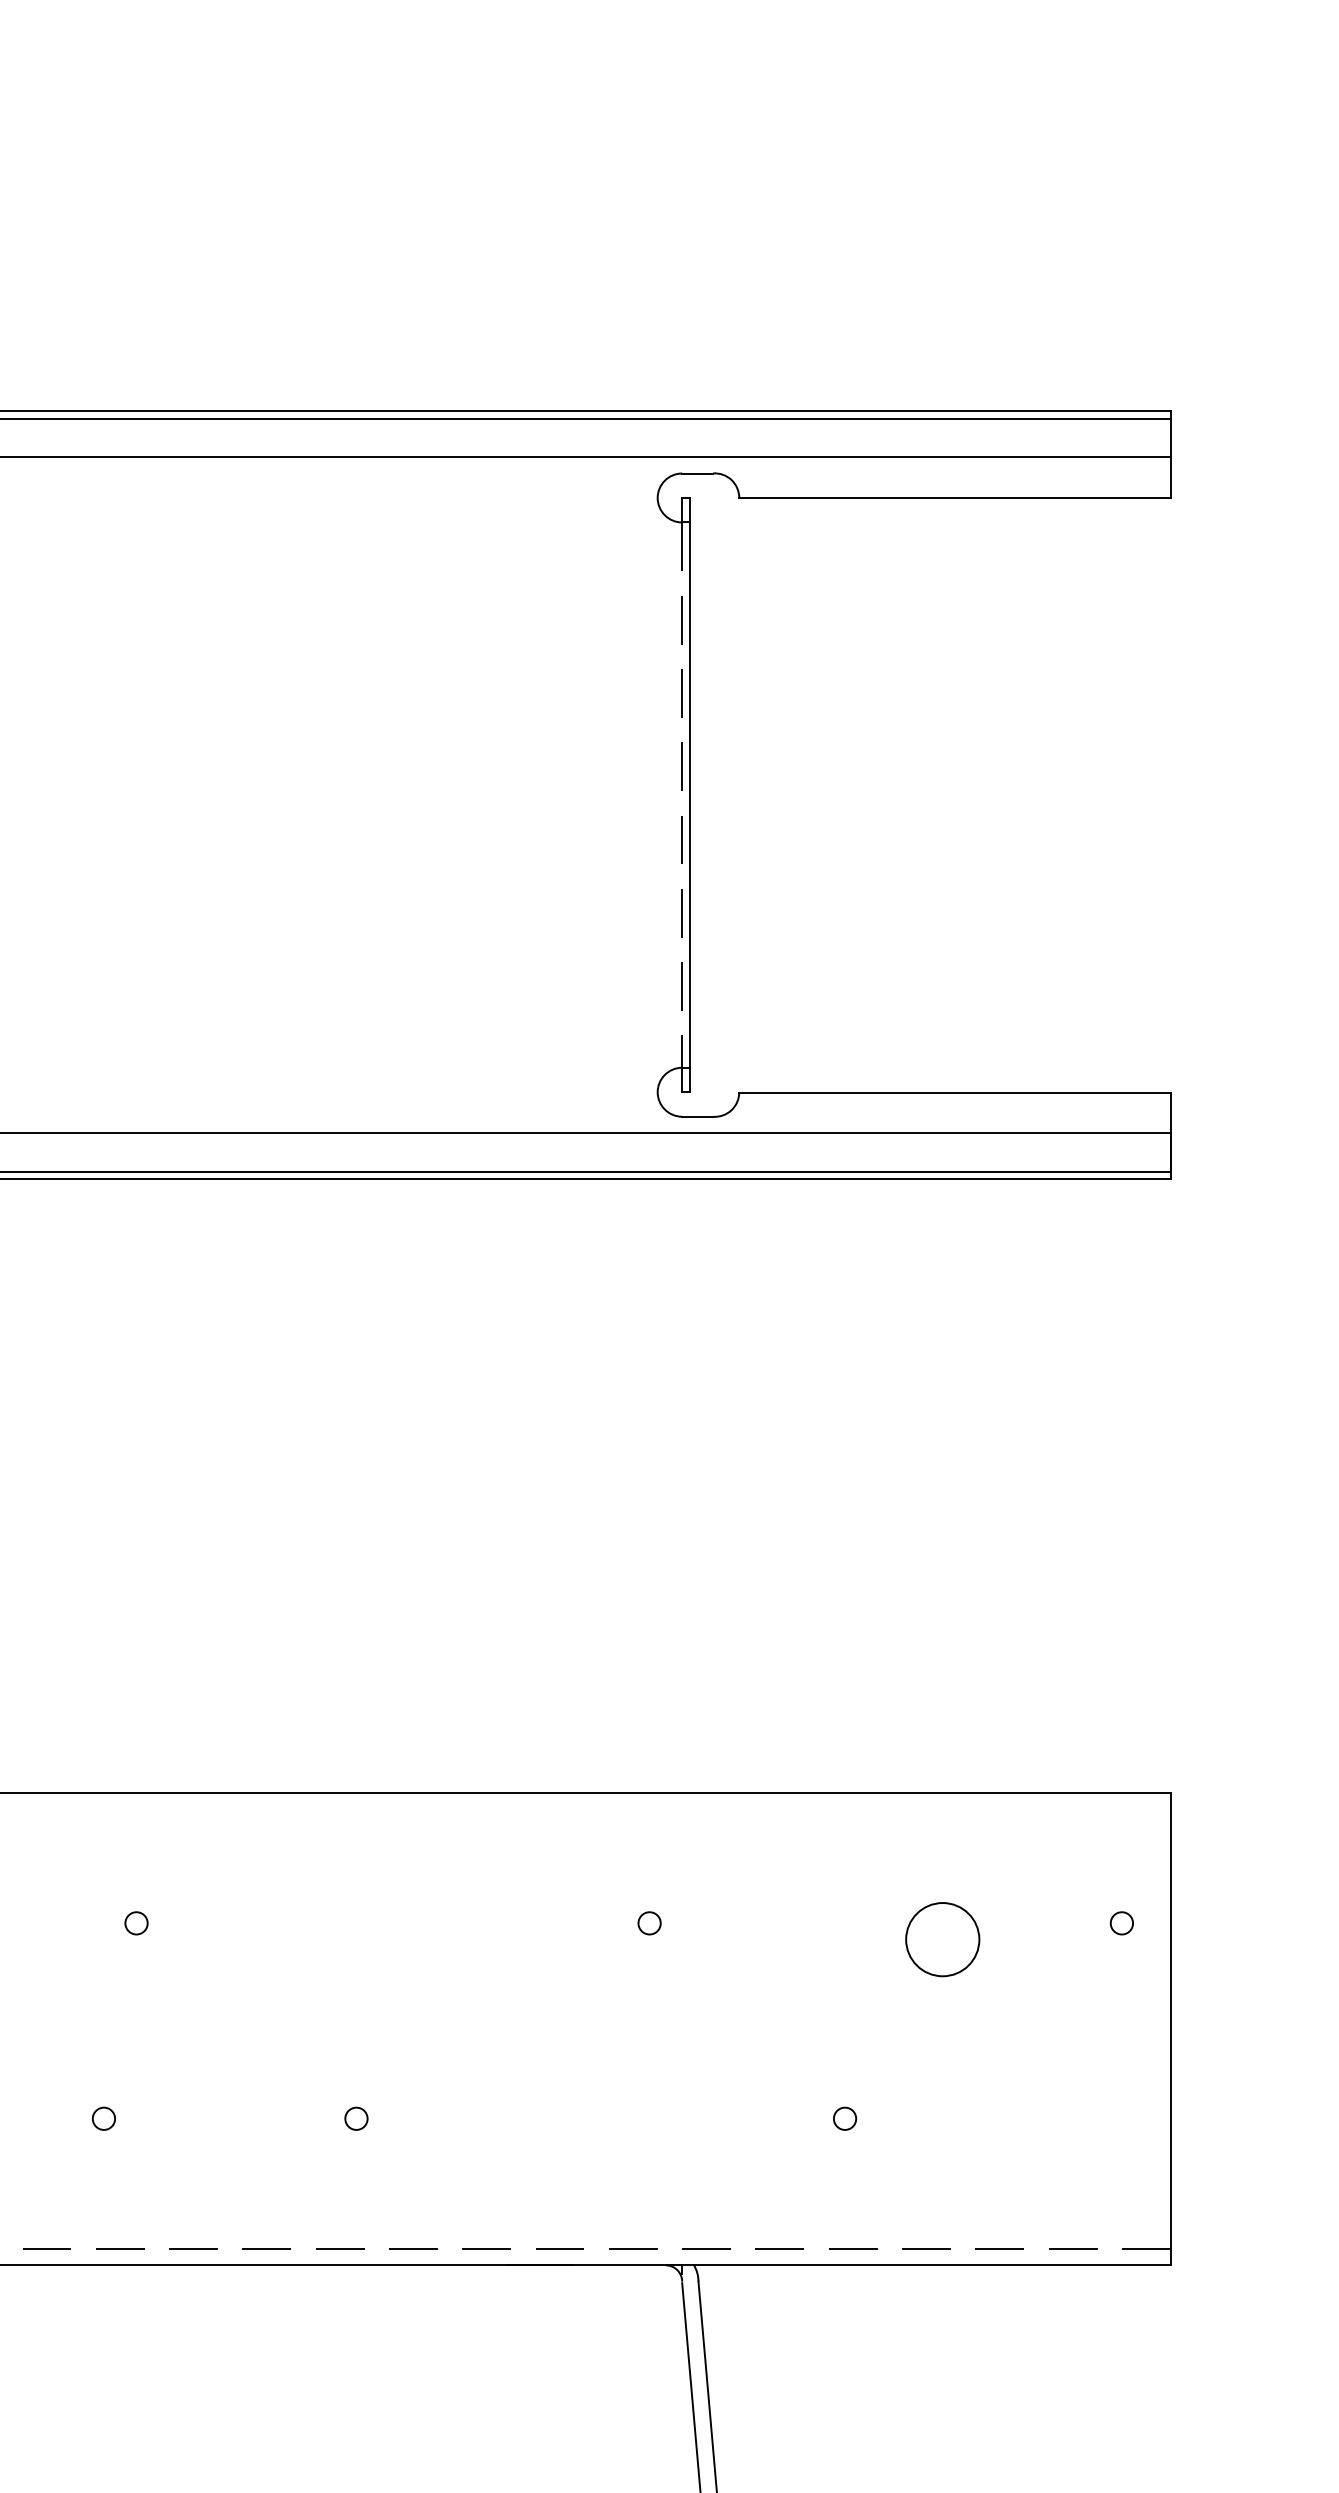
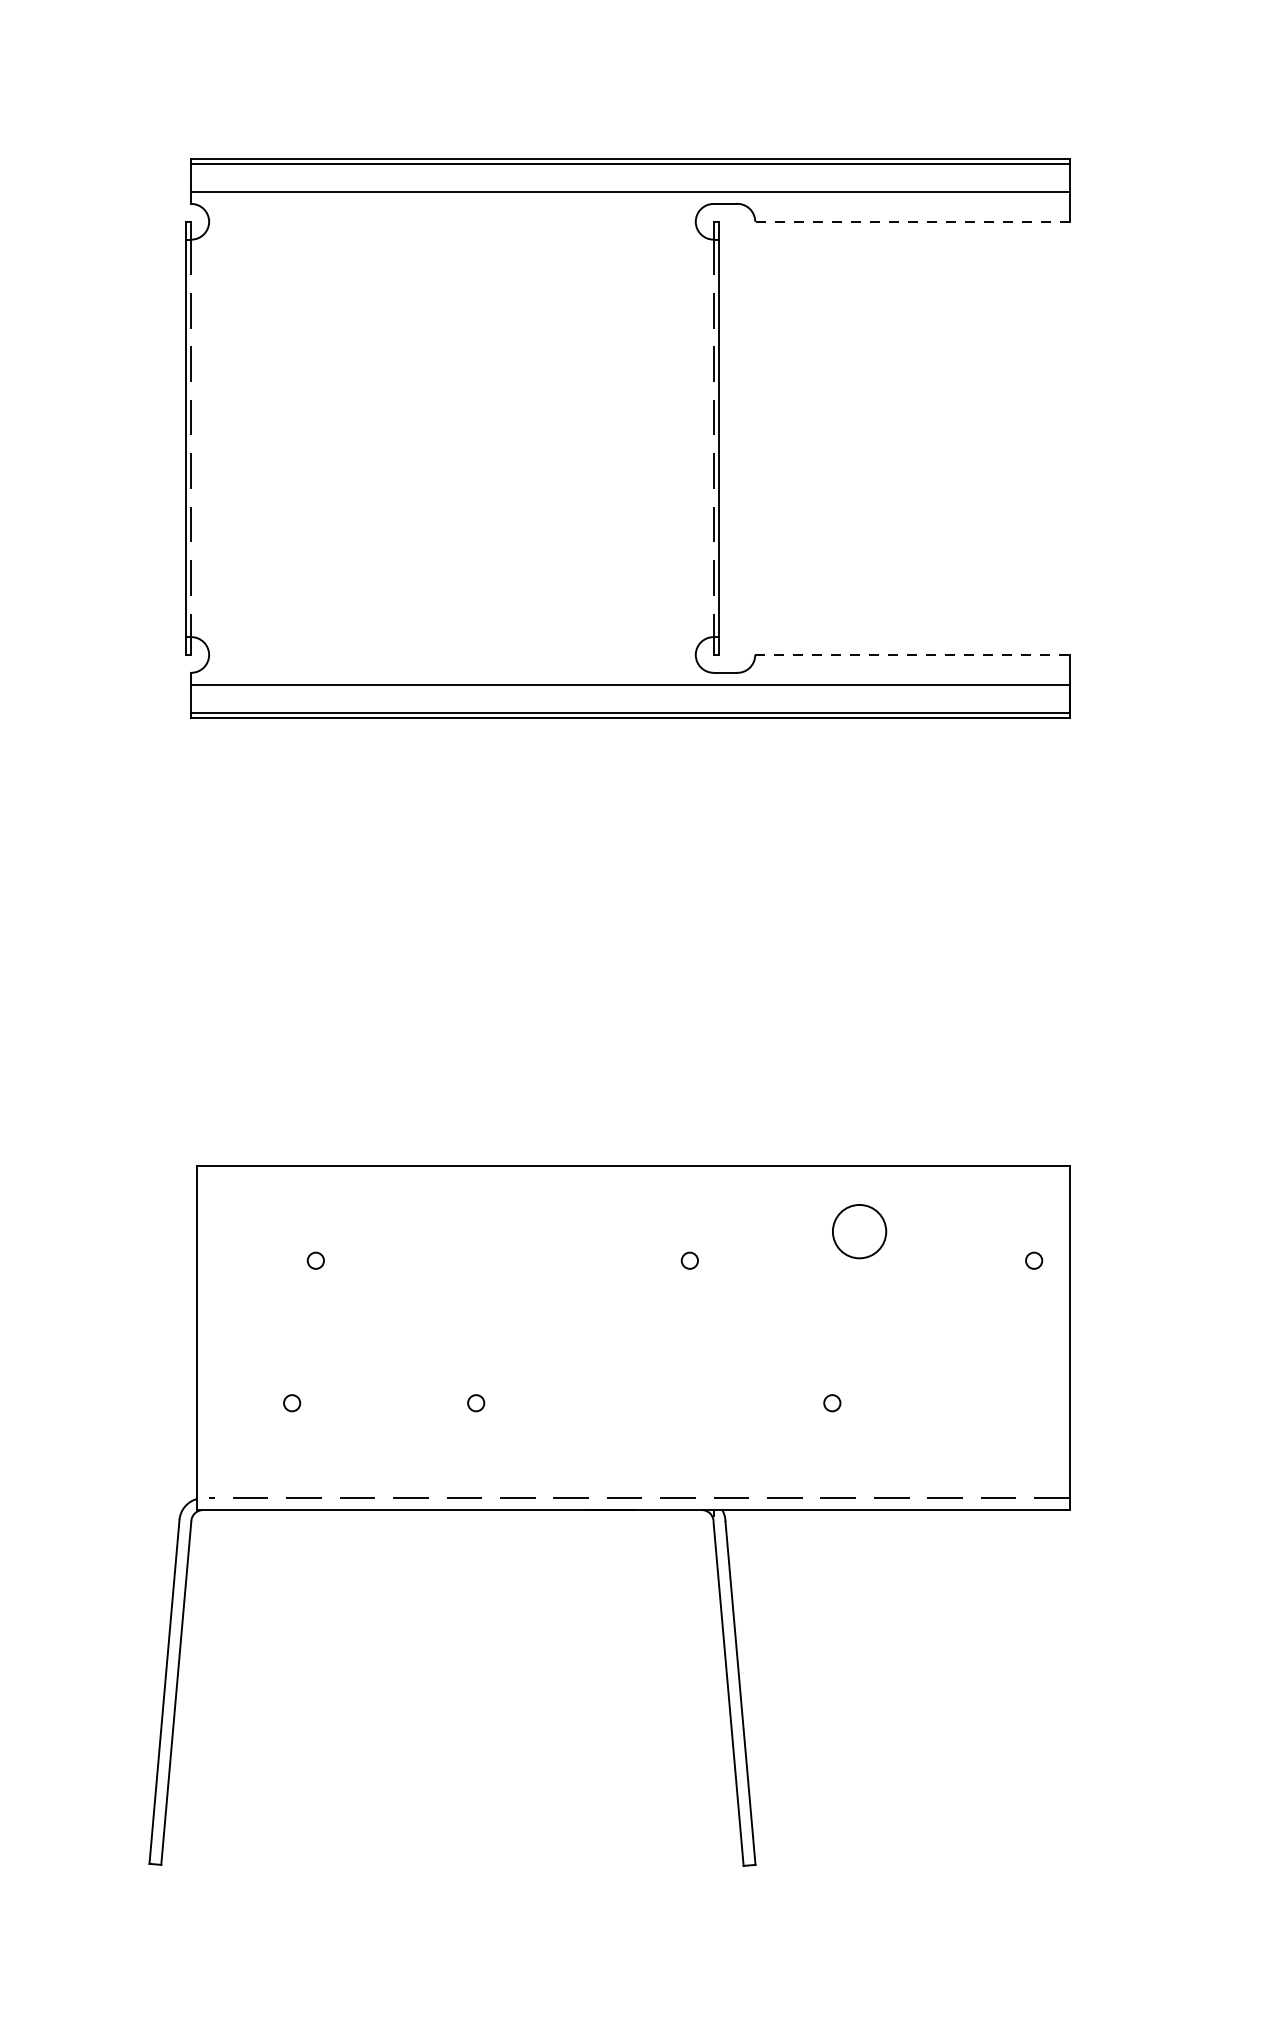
line: (953, 497) -> (911, 221), solid -> dashed
line: (955, 1092) -> (912, 655), solid -> dashed
circle: (942, 1939) -> (859, 1231), moved

